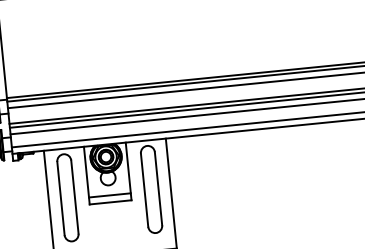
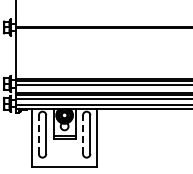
line: (145, 189) -> (83, 134), solid -> dashed
line: (60, 198) -> (38, 134), solid -> dashed

